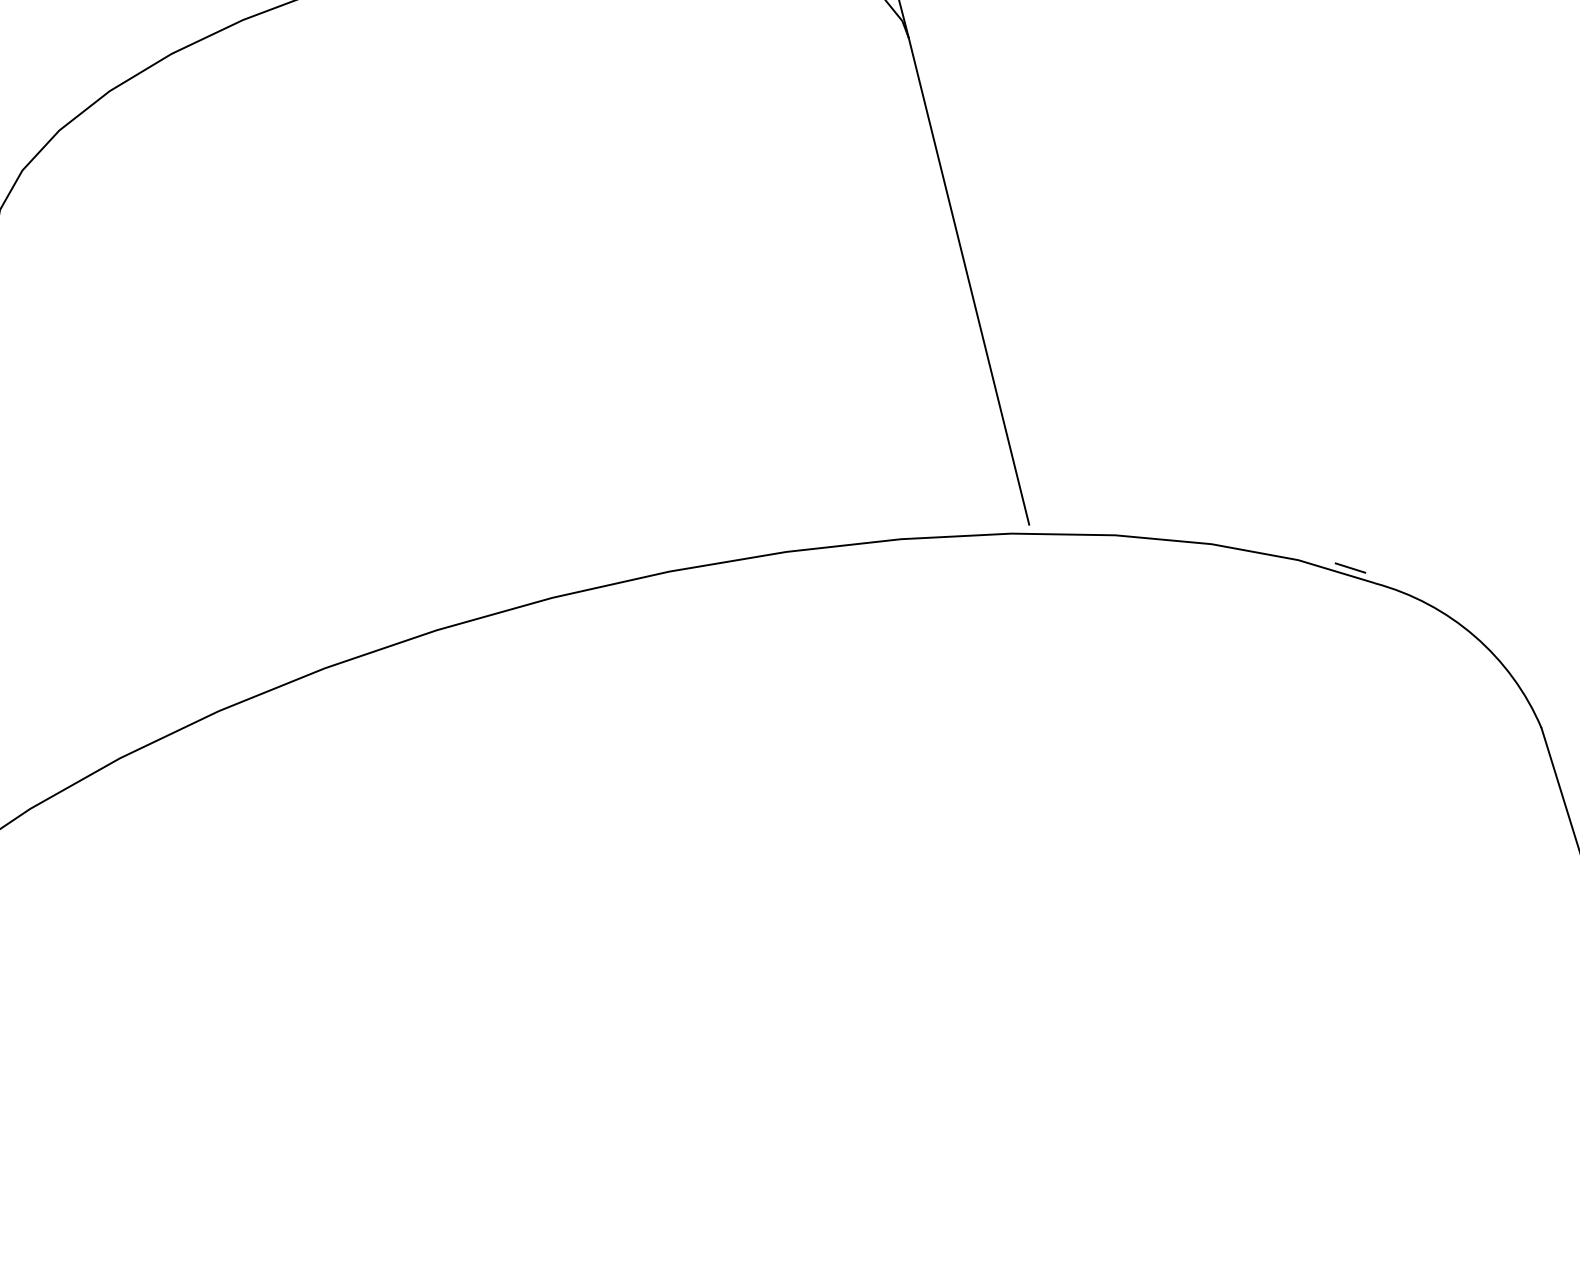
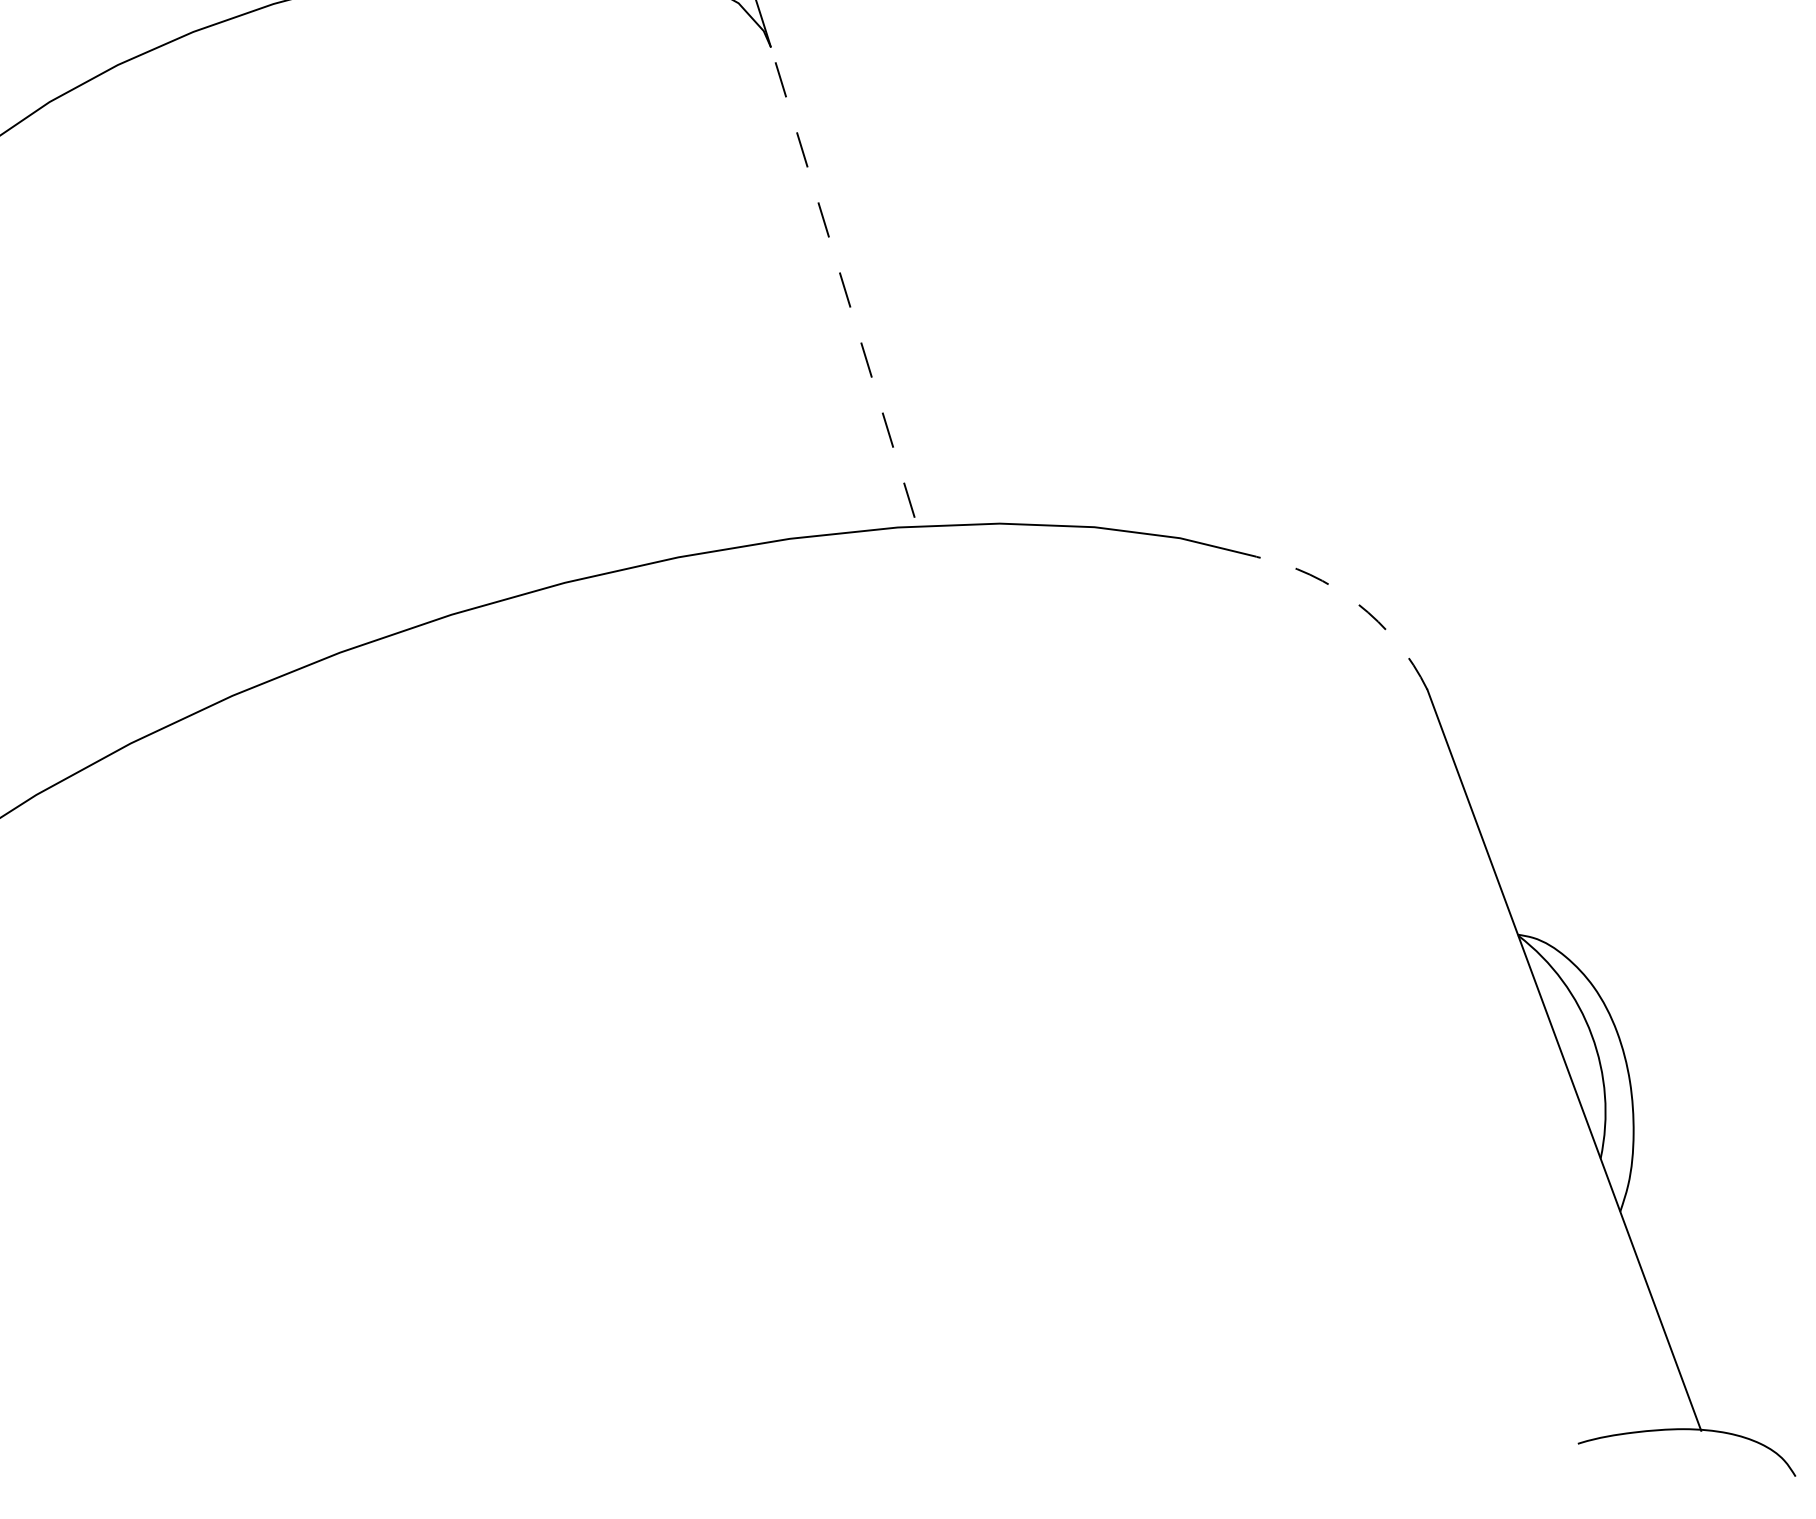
line: (968, 281) -> (842, 282), solid -> dashed
line: (1350, 568) -> (1231, 543), removed
arc: (1475, 636) -> (1357, 603), solid -> dashed

